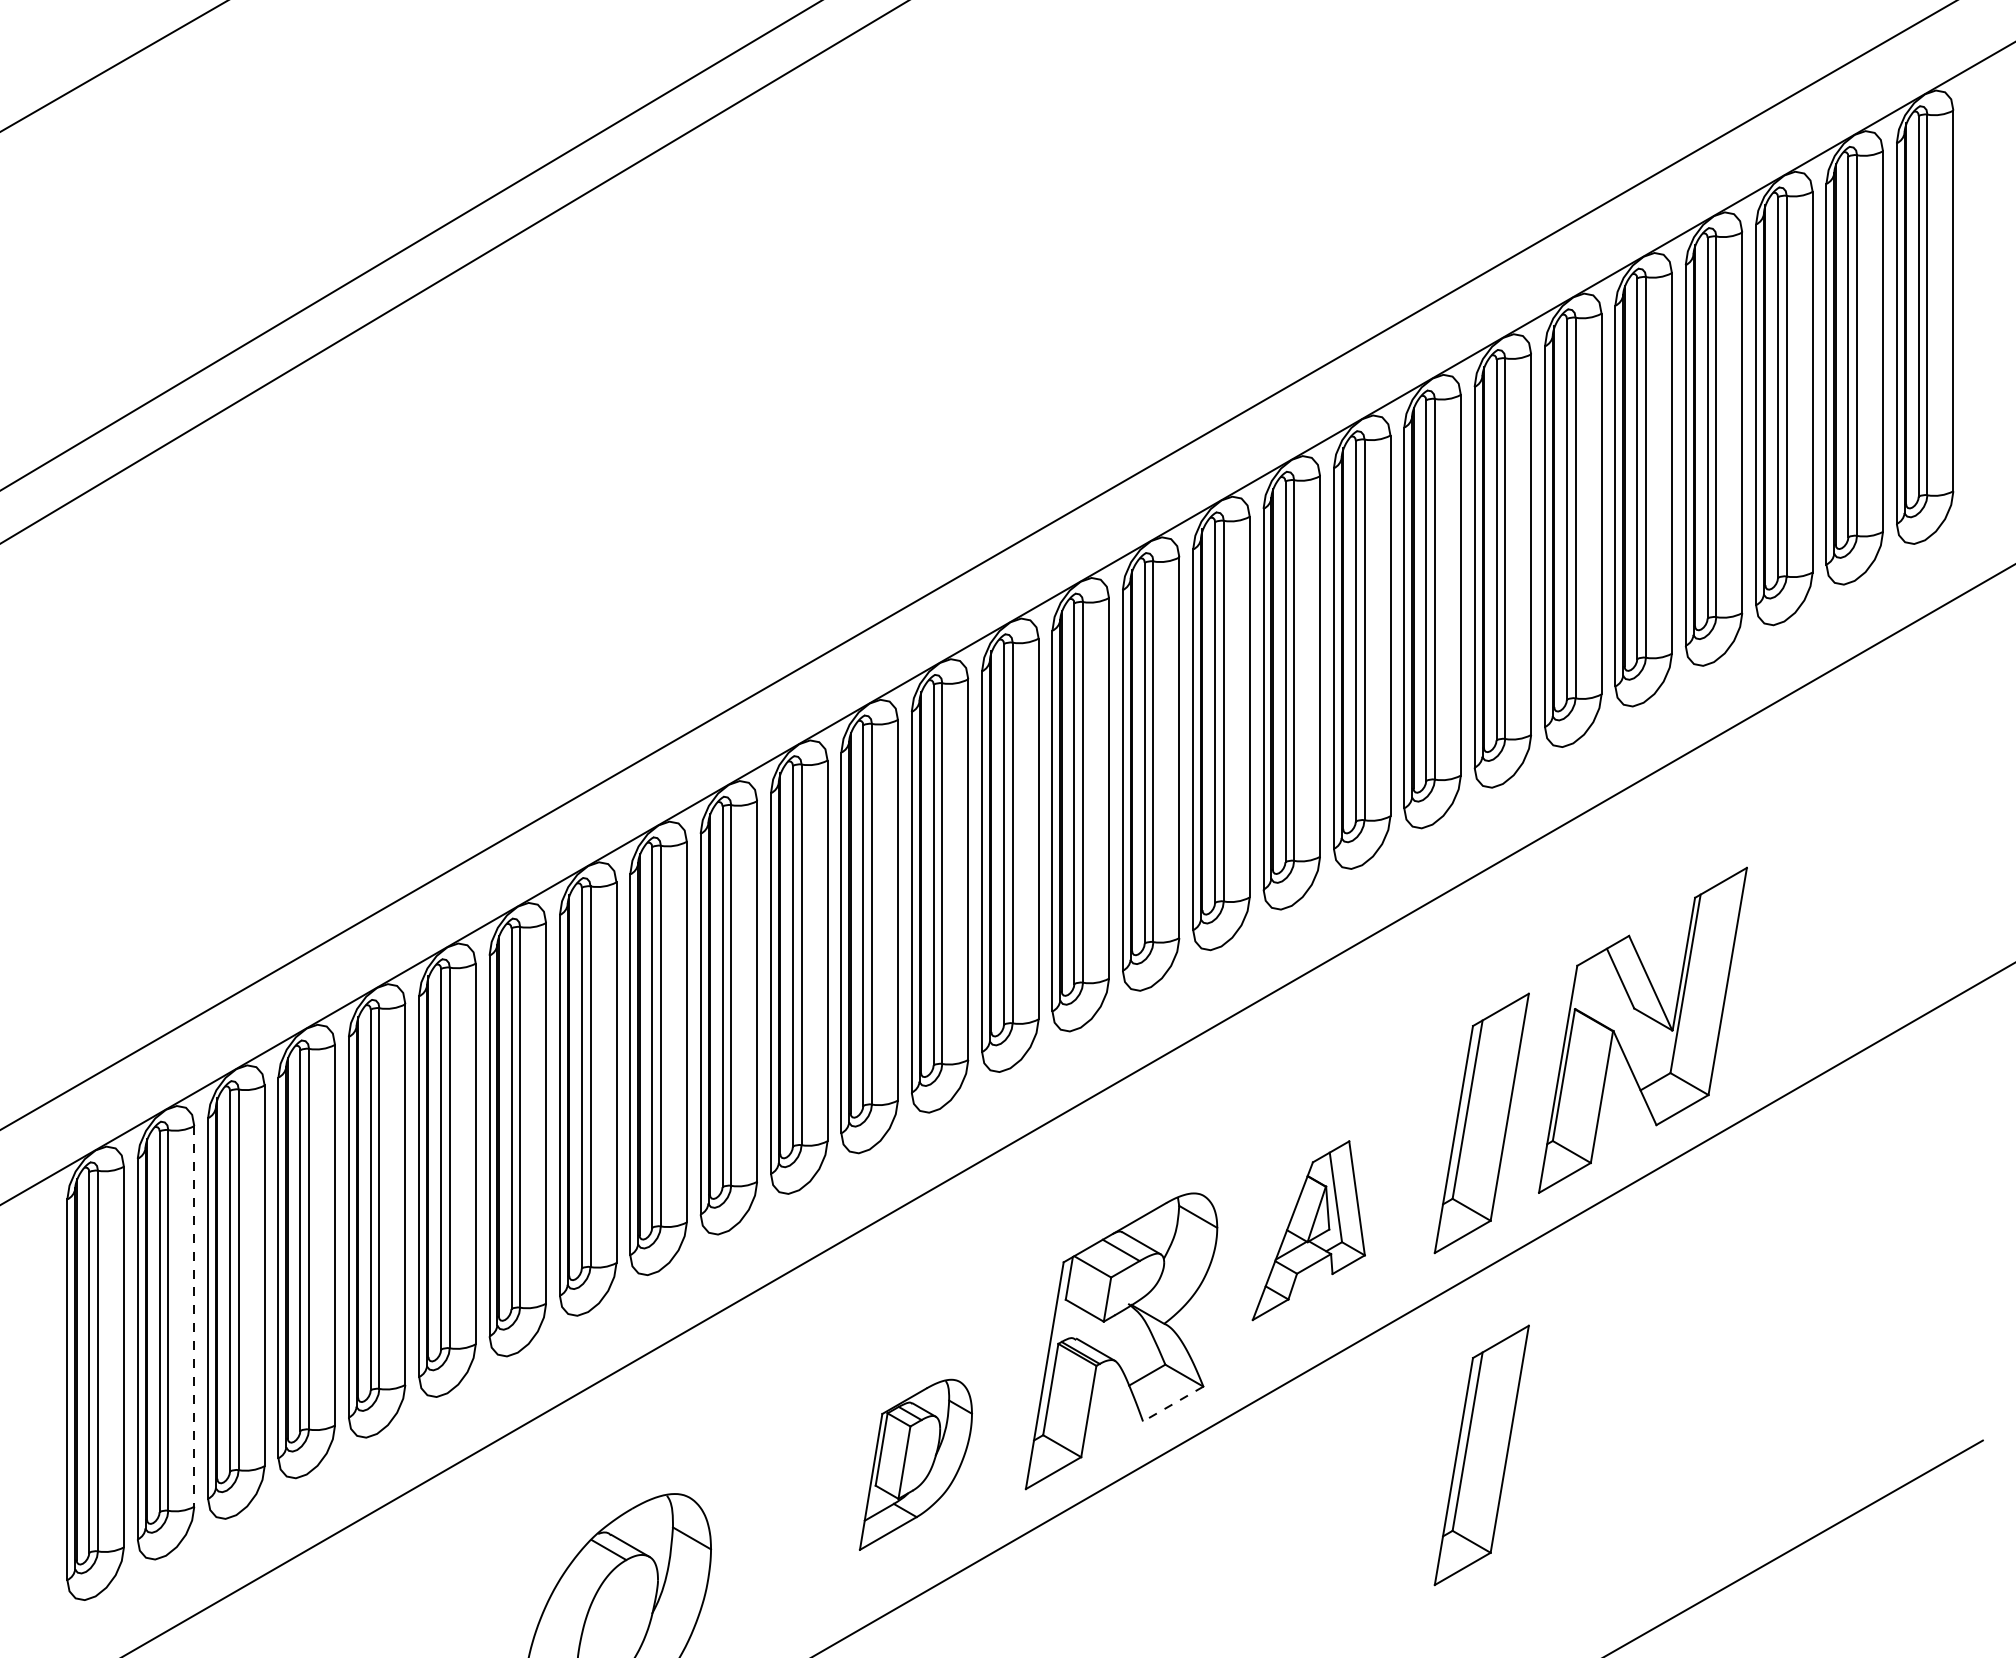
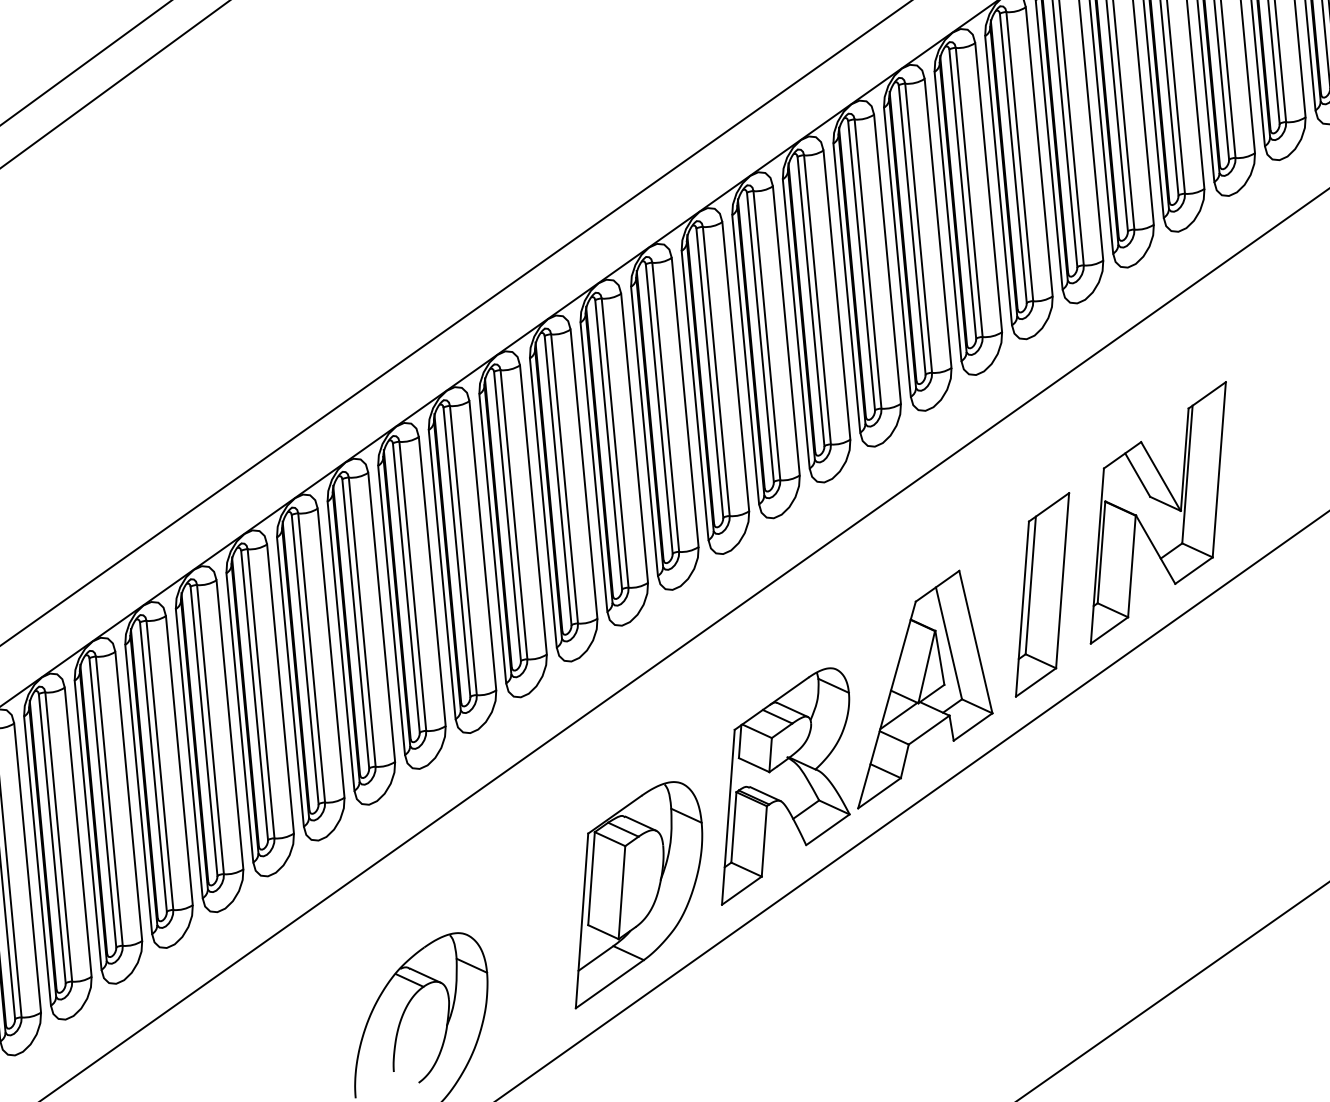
part: (1308, 1230) -> (918, 688), size x1.67
line: (194, 1316) -> (78, 832), dashed -> solid
line: (1173, 1404) -> (828, 830), dashed -> solid
part: (1481, 1455) -> (1065, 847), removed
part: (915, 1464) -> (636, 893), size x1.67

